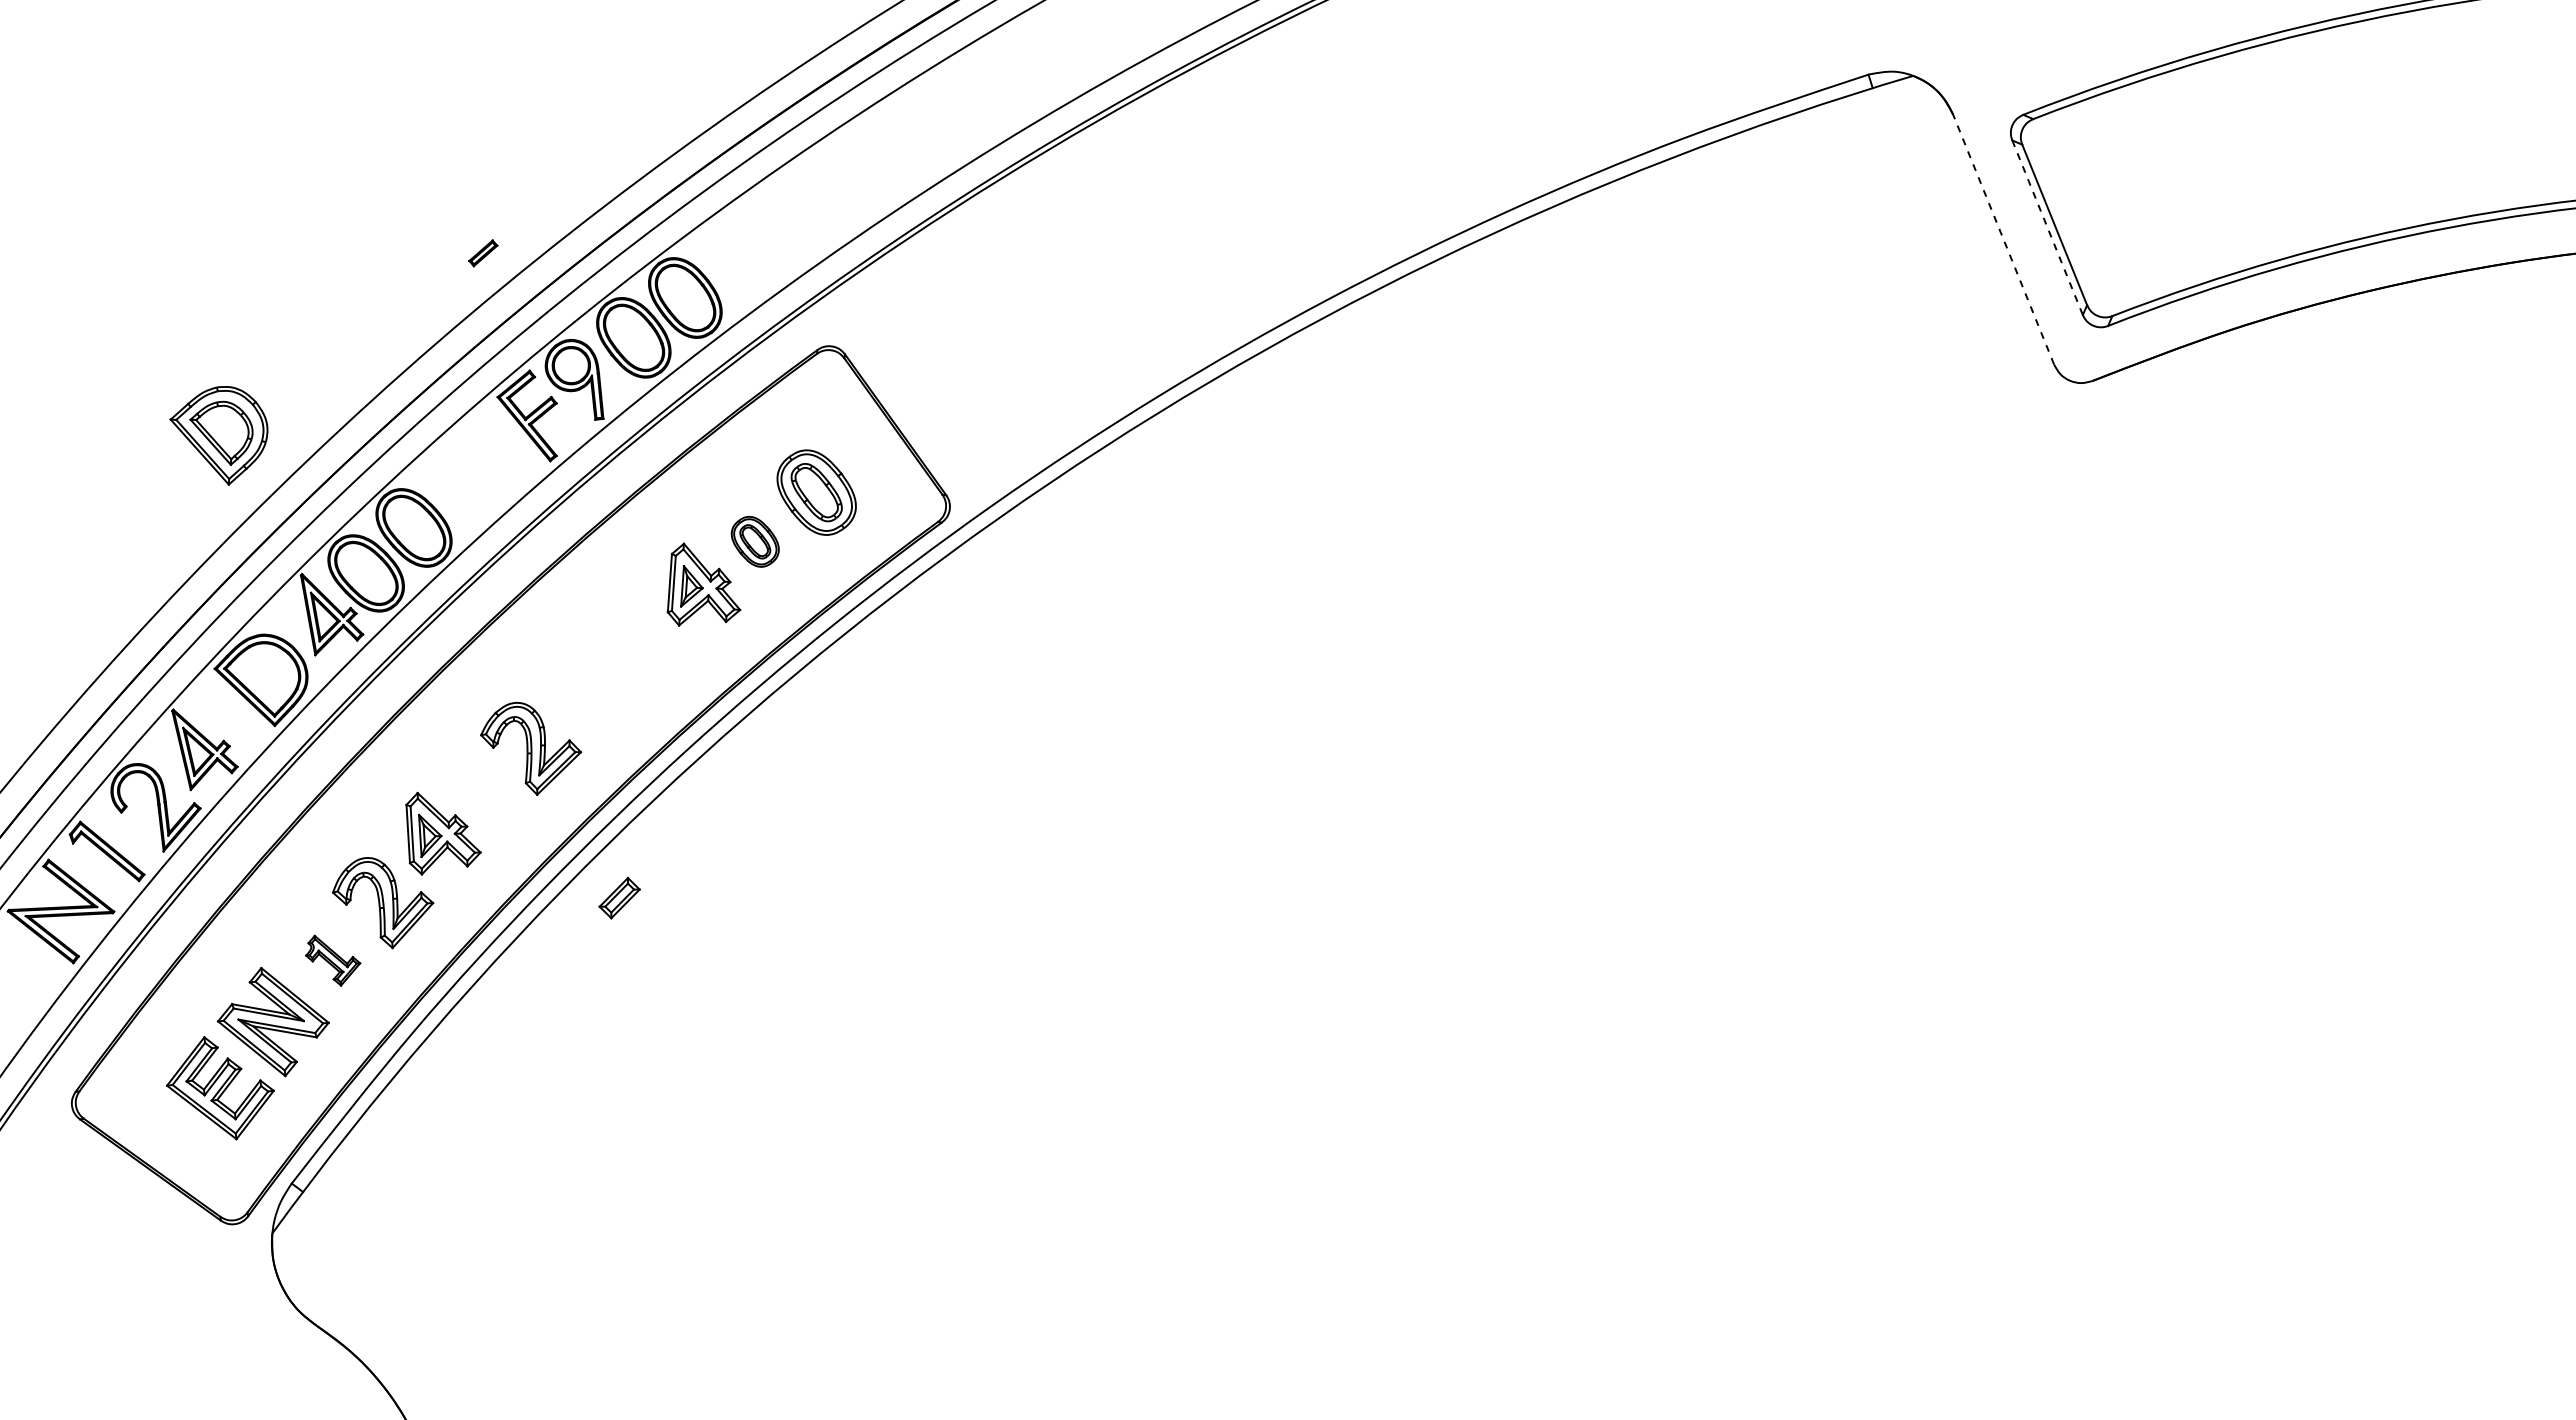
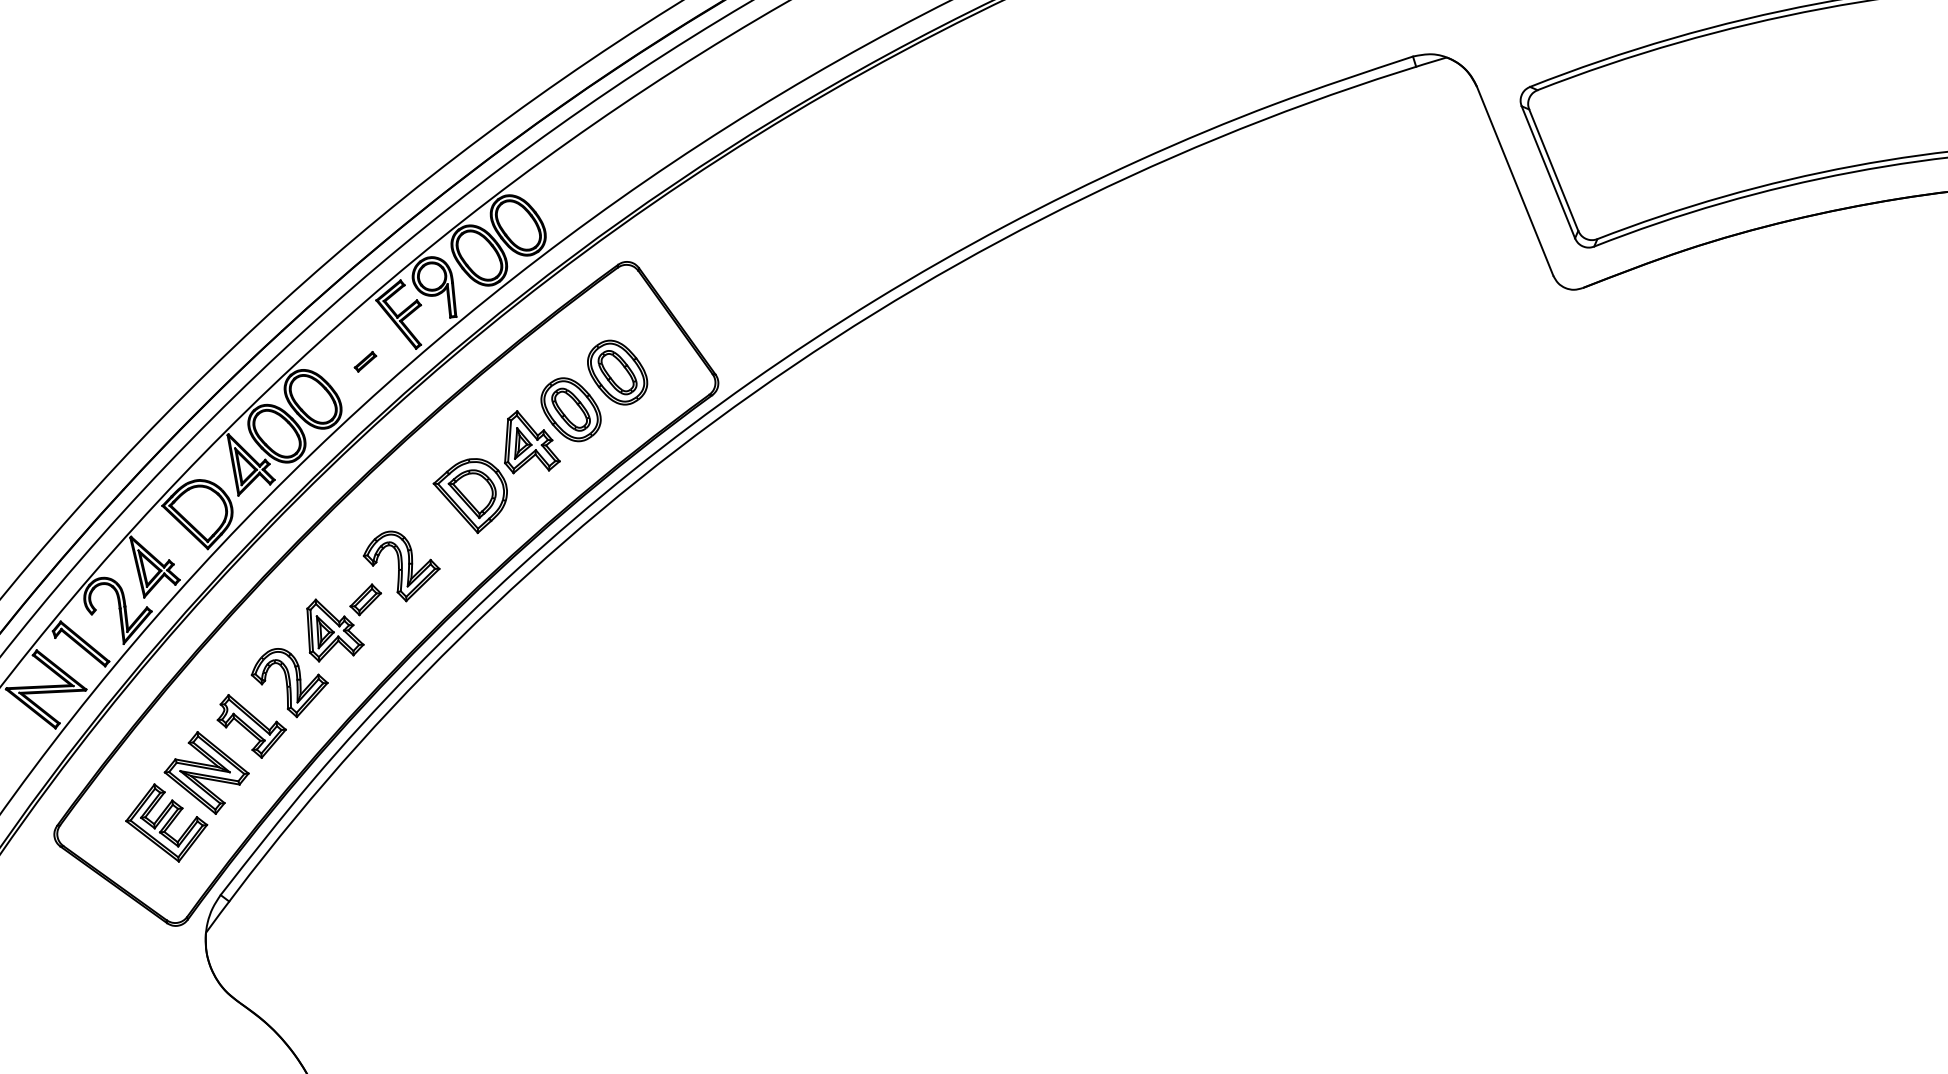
line: (2047, 228) -> (1548, 172), dashed -> solid
line: (2003, 239) -> (1515, 181), dashed -> solid
part: (483, 253) -> (365, 361), moved
part: (218, 435) -> (469, 495), moved
part: (755, 541) -> (571, 409), size x1.67
part: (619, 898) -> (365, 600), moved
part: (333, 960) -> (252, 726), size x1.67

